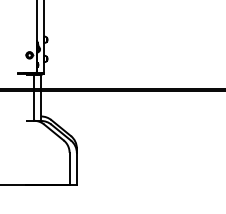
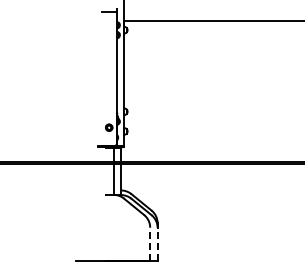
line: (69, 168) -> (150, 243), solid -> dashed
line: (76, 168) -> (157, 243), solid -> dashed

